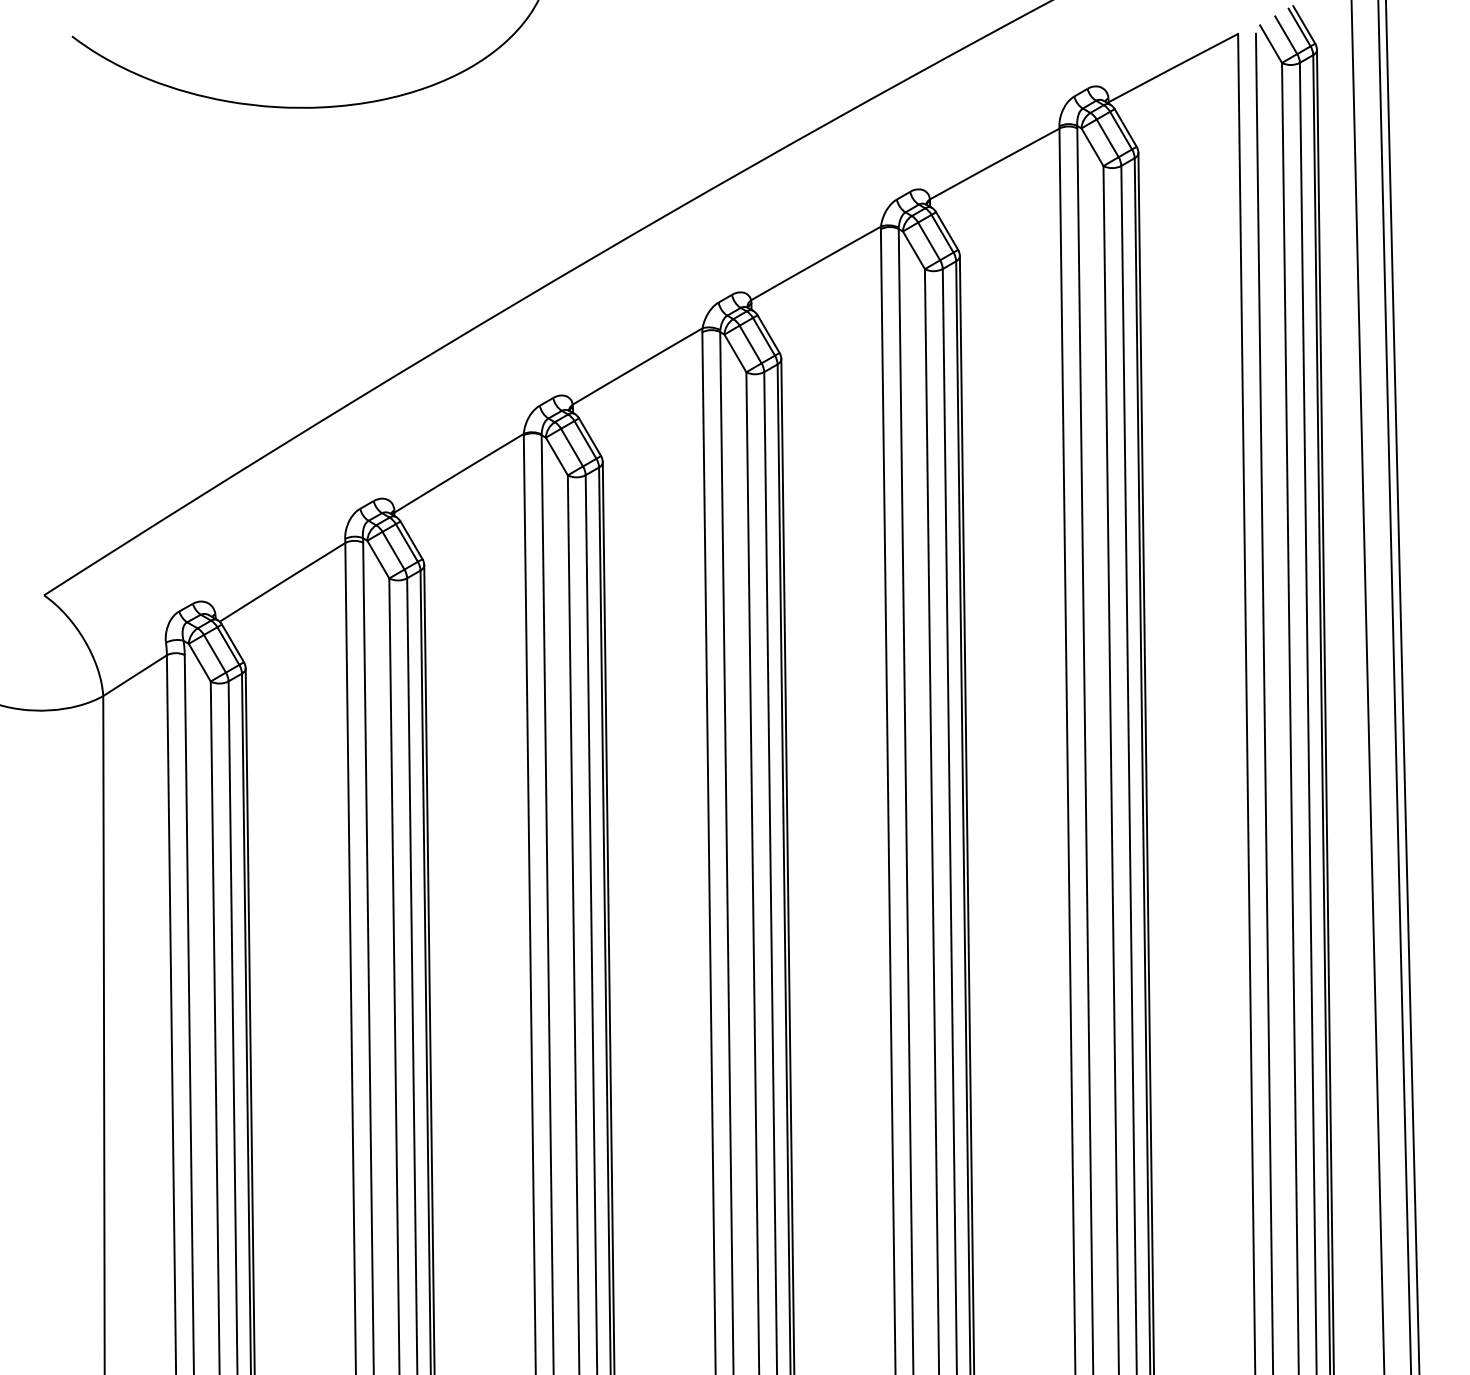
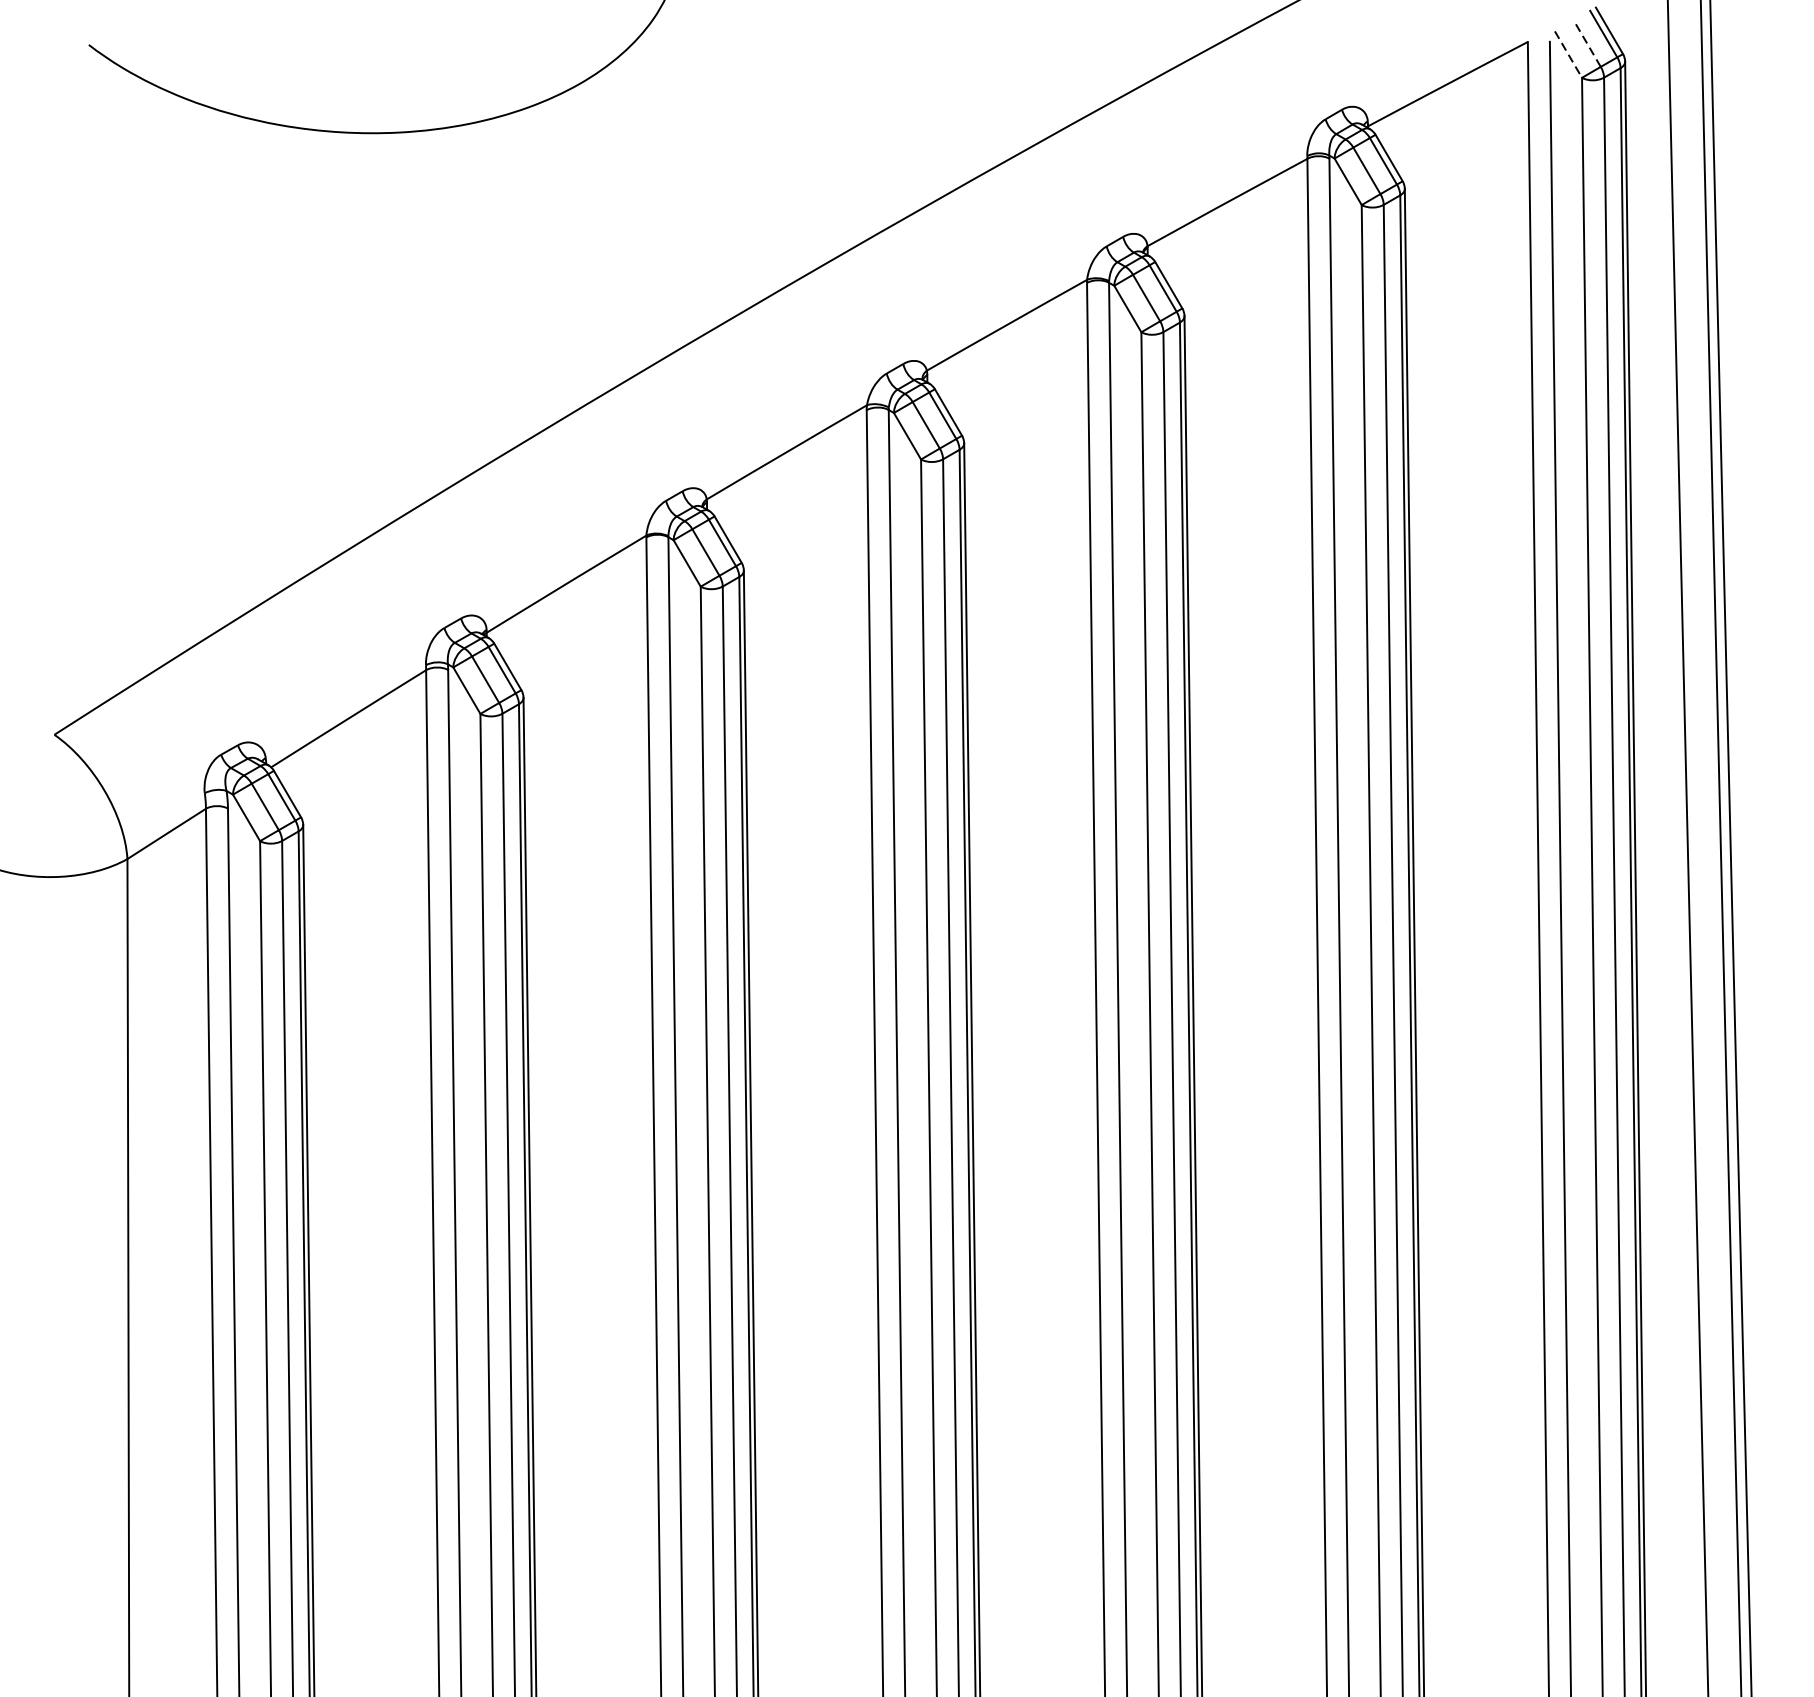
line: (1286, 35) -> (1587, 43), solid -> dashed
line: (1271, 44) -> (1569, 55), solid -> dashed

